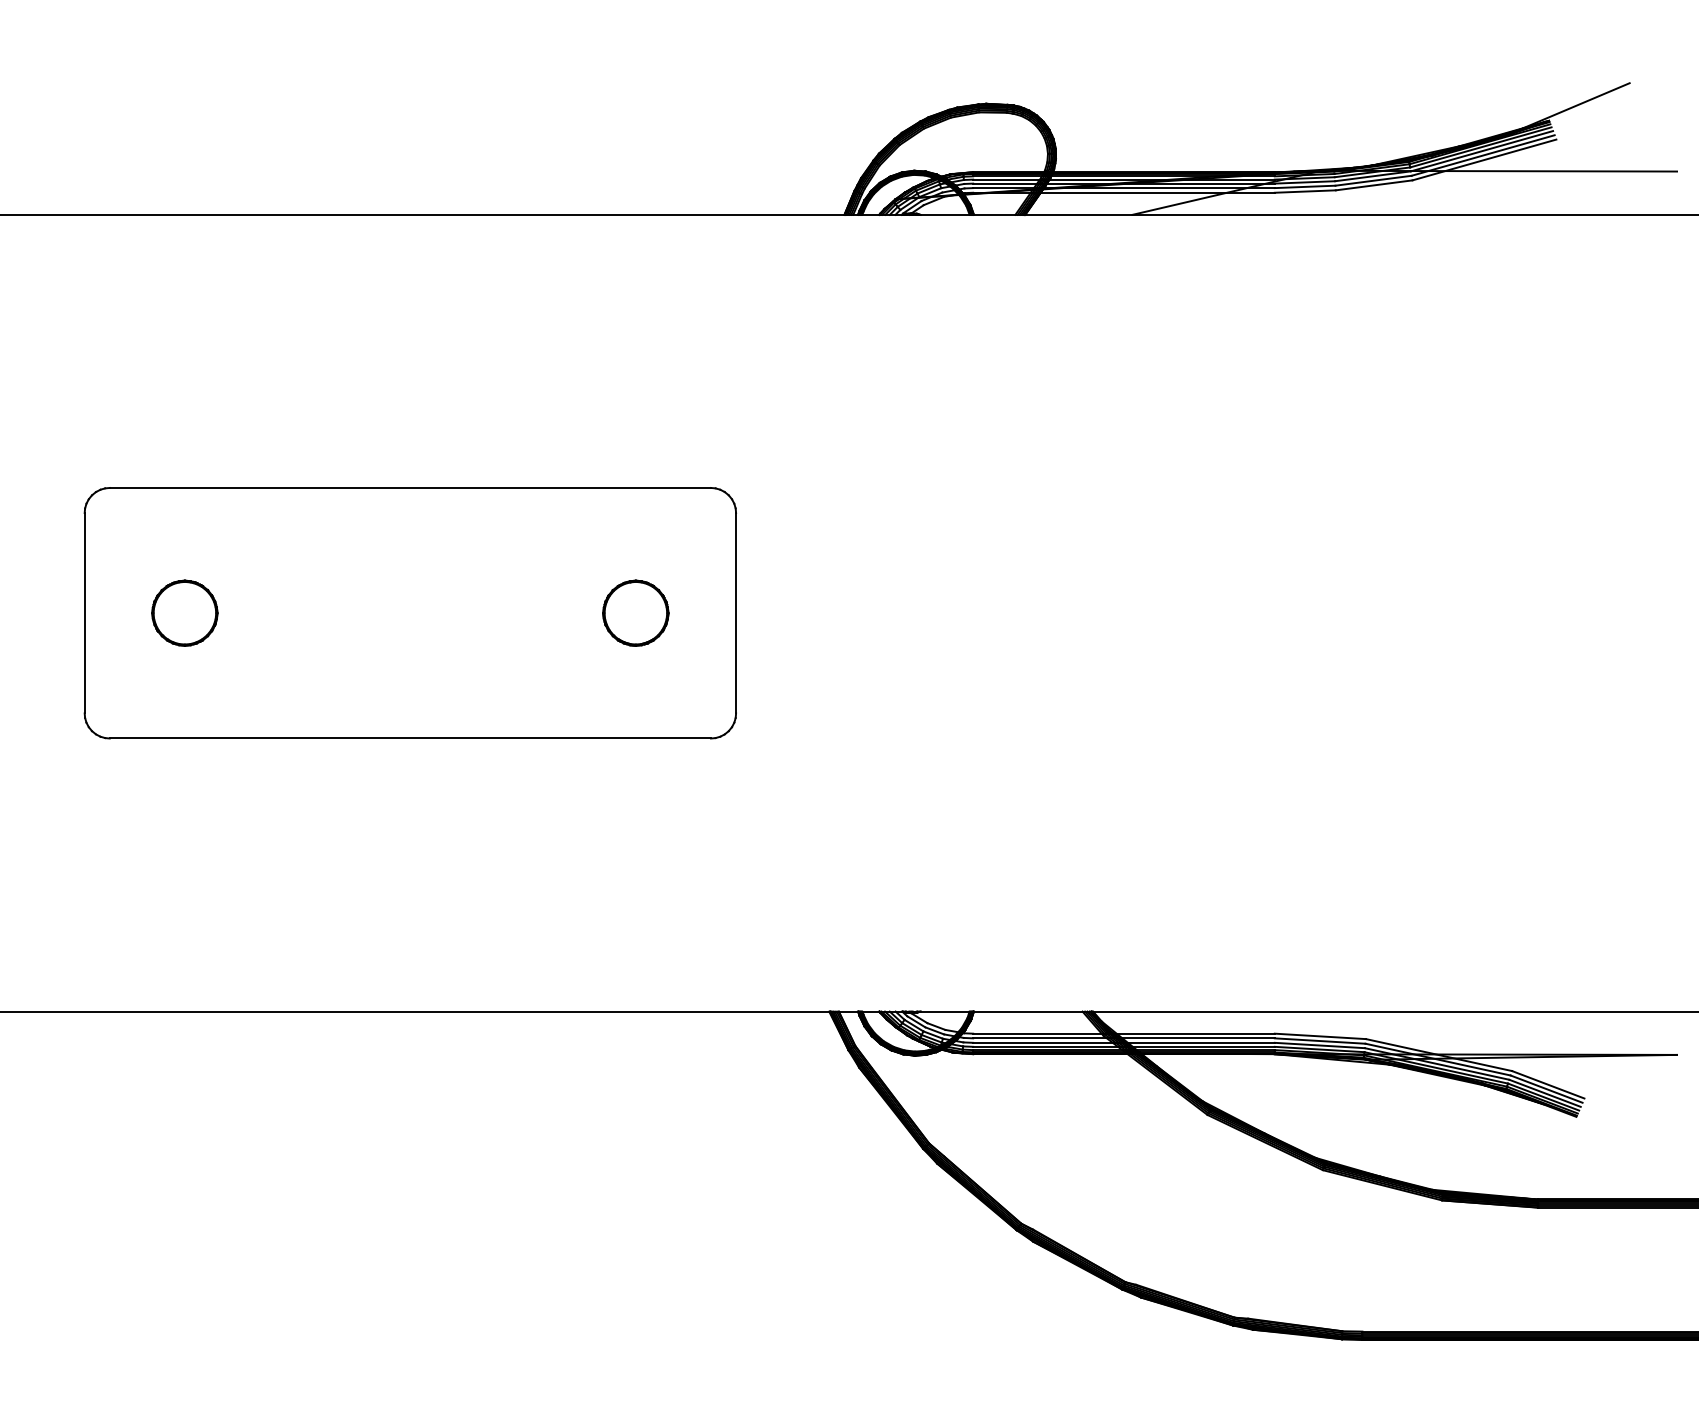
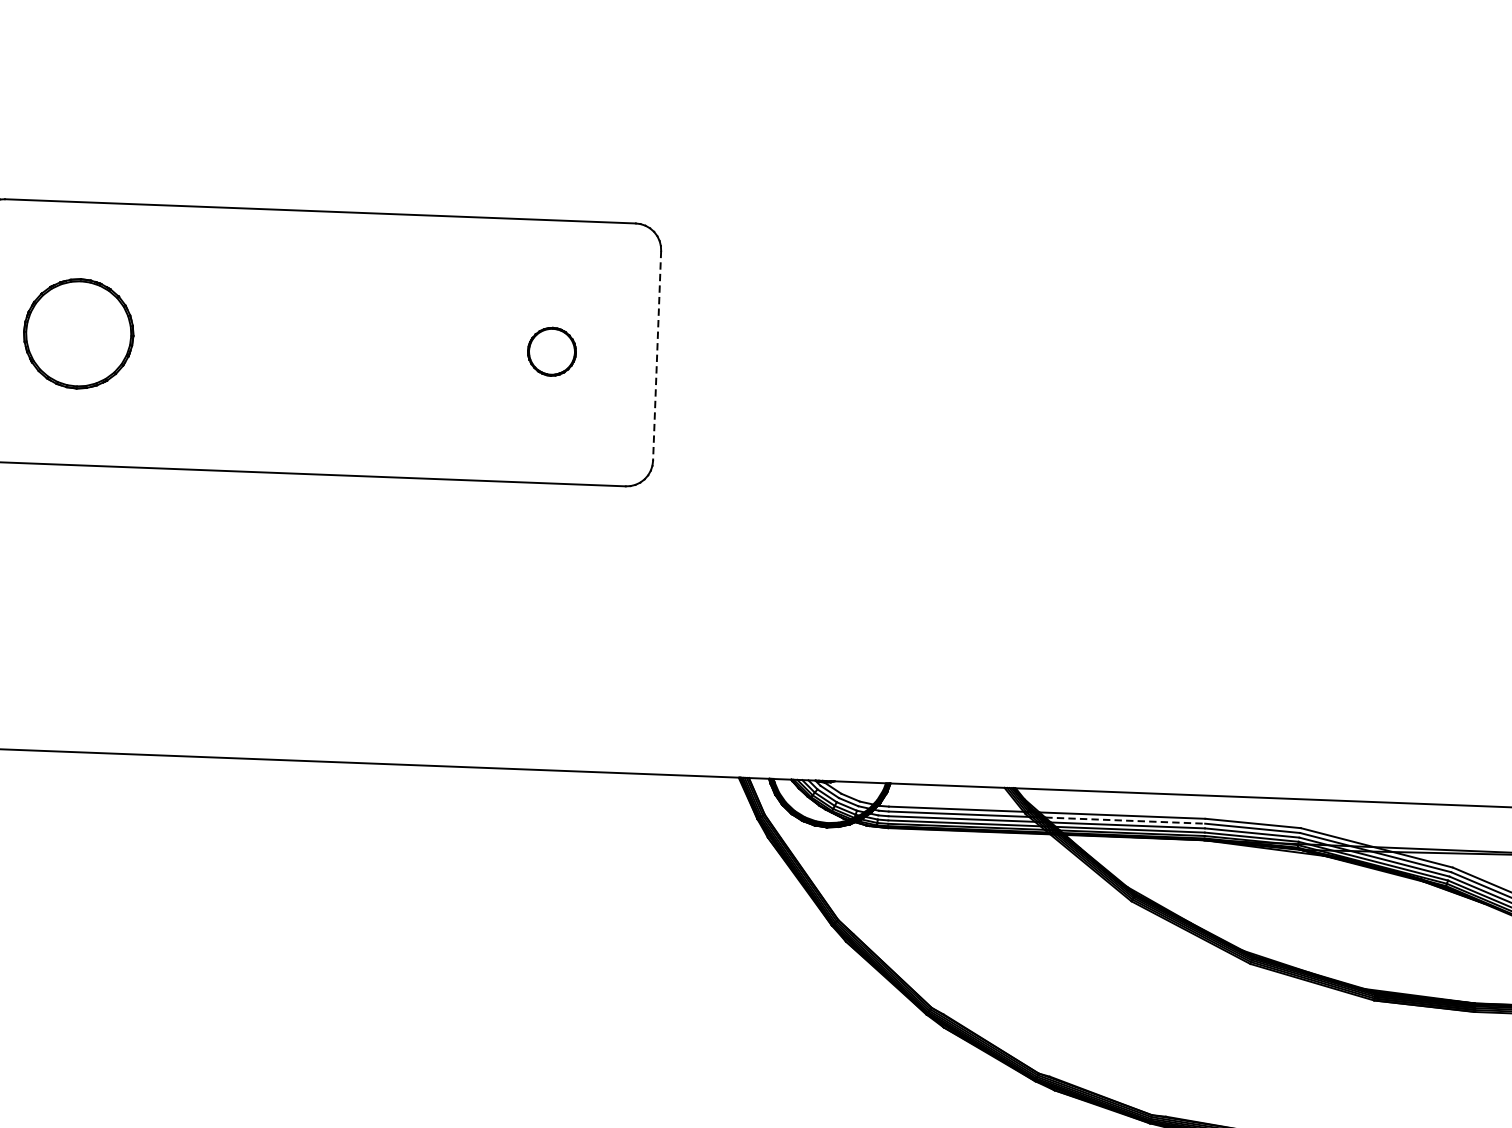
part: (184, 612) -> (78, 332), size x1.6
part: (635, 612) -> (551, 351), size x0.7
line: (736, 613) -> (657, 356), solid -> dashed
line: (1199, 1038) -> (1126, 820), solid -> dashed

